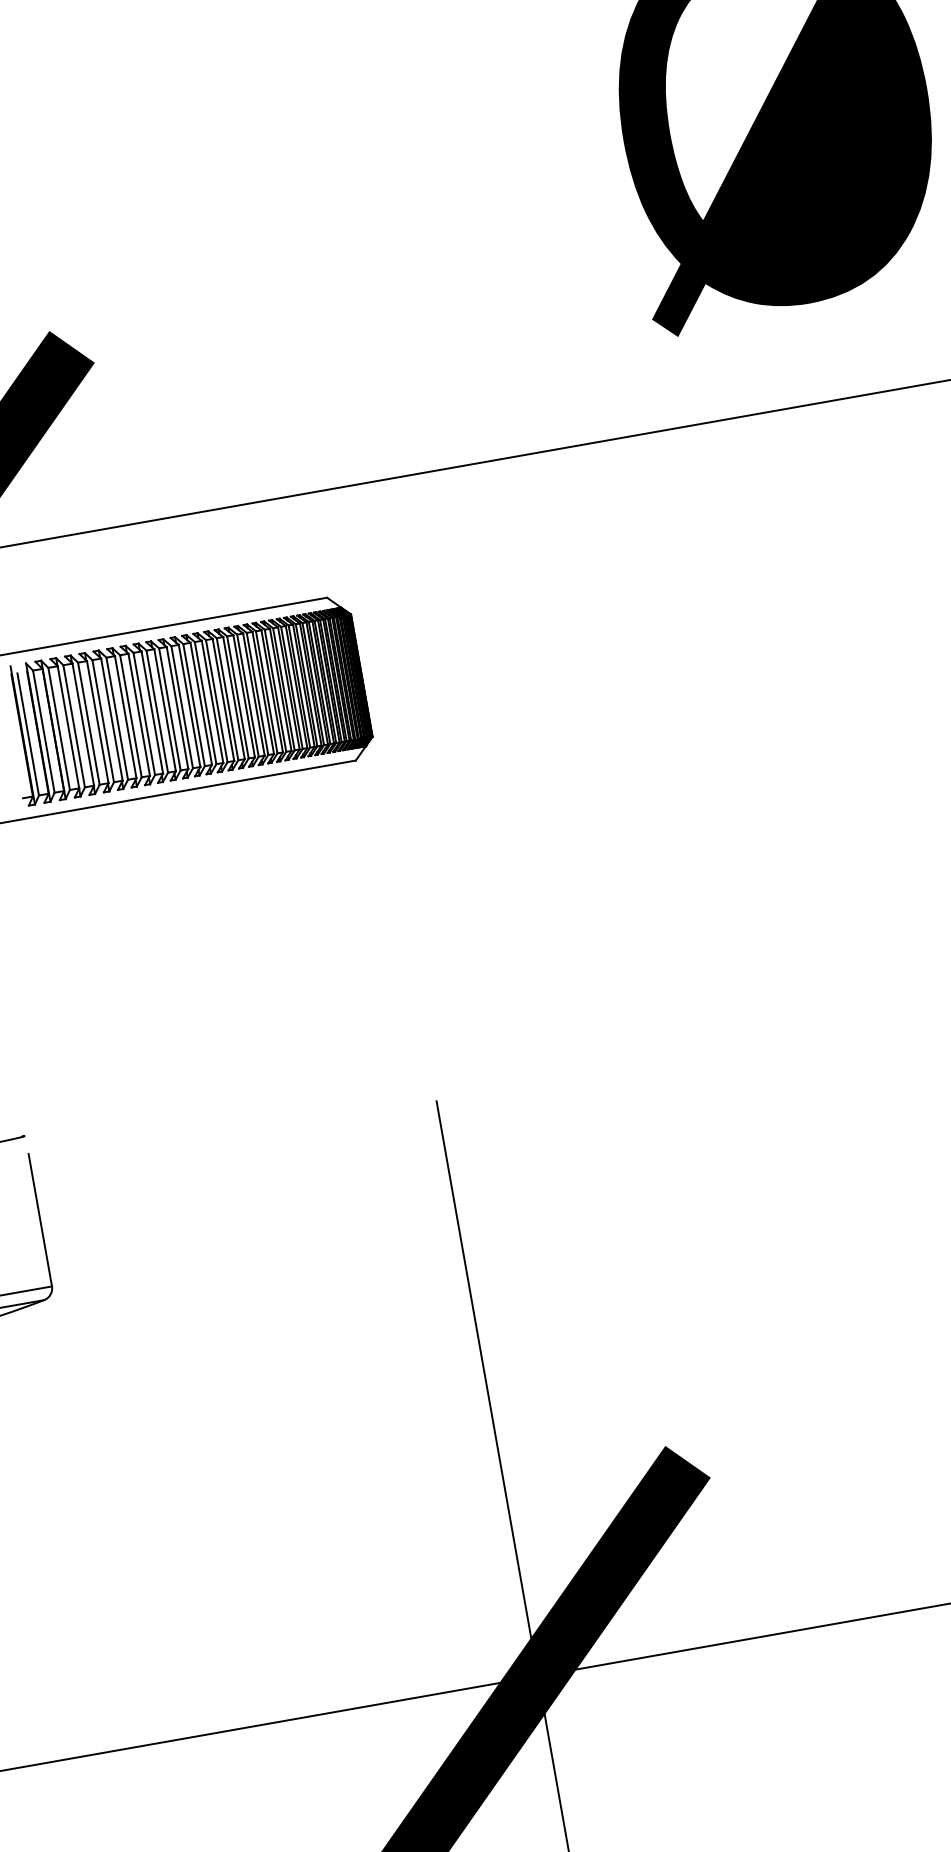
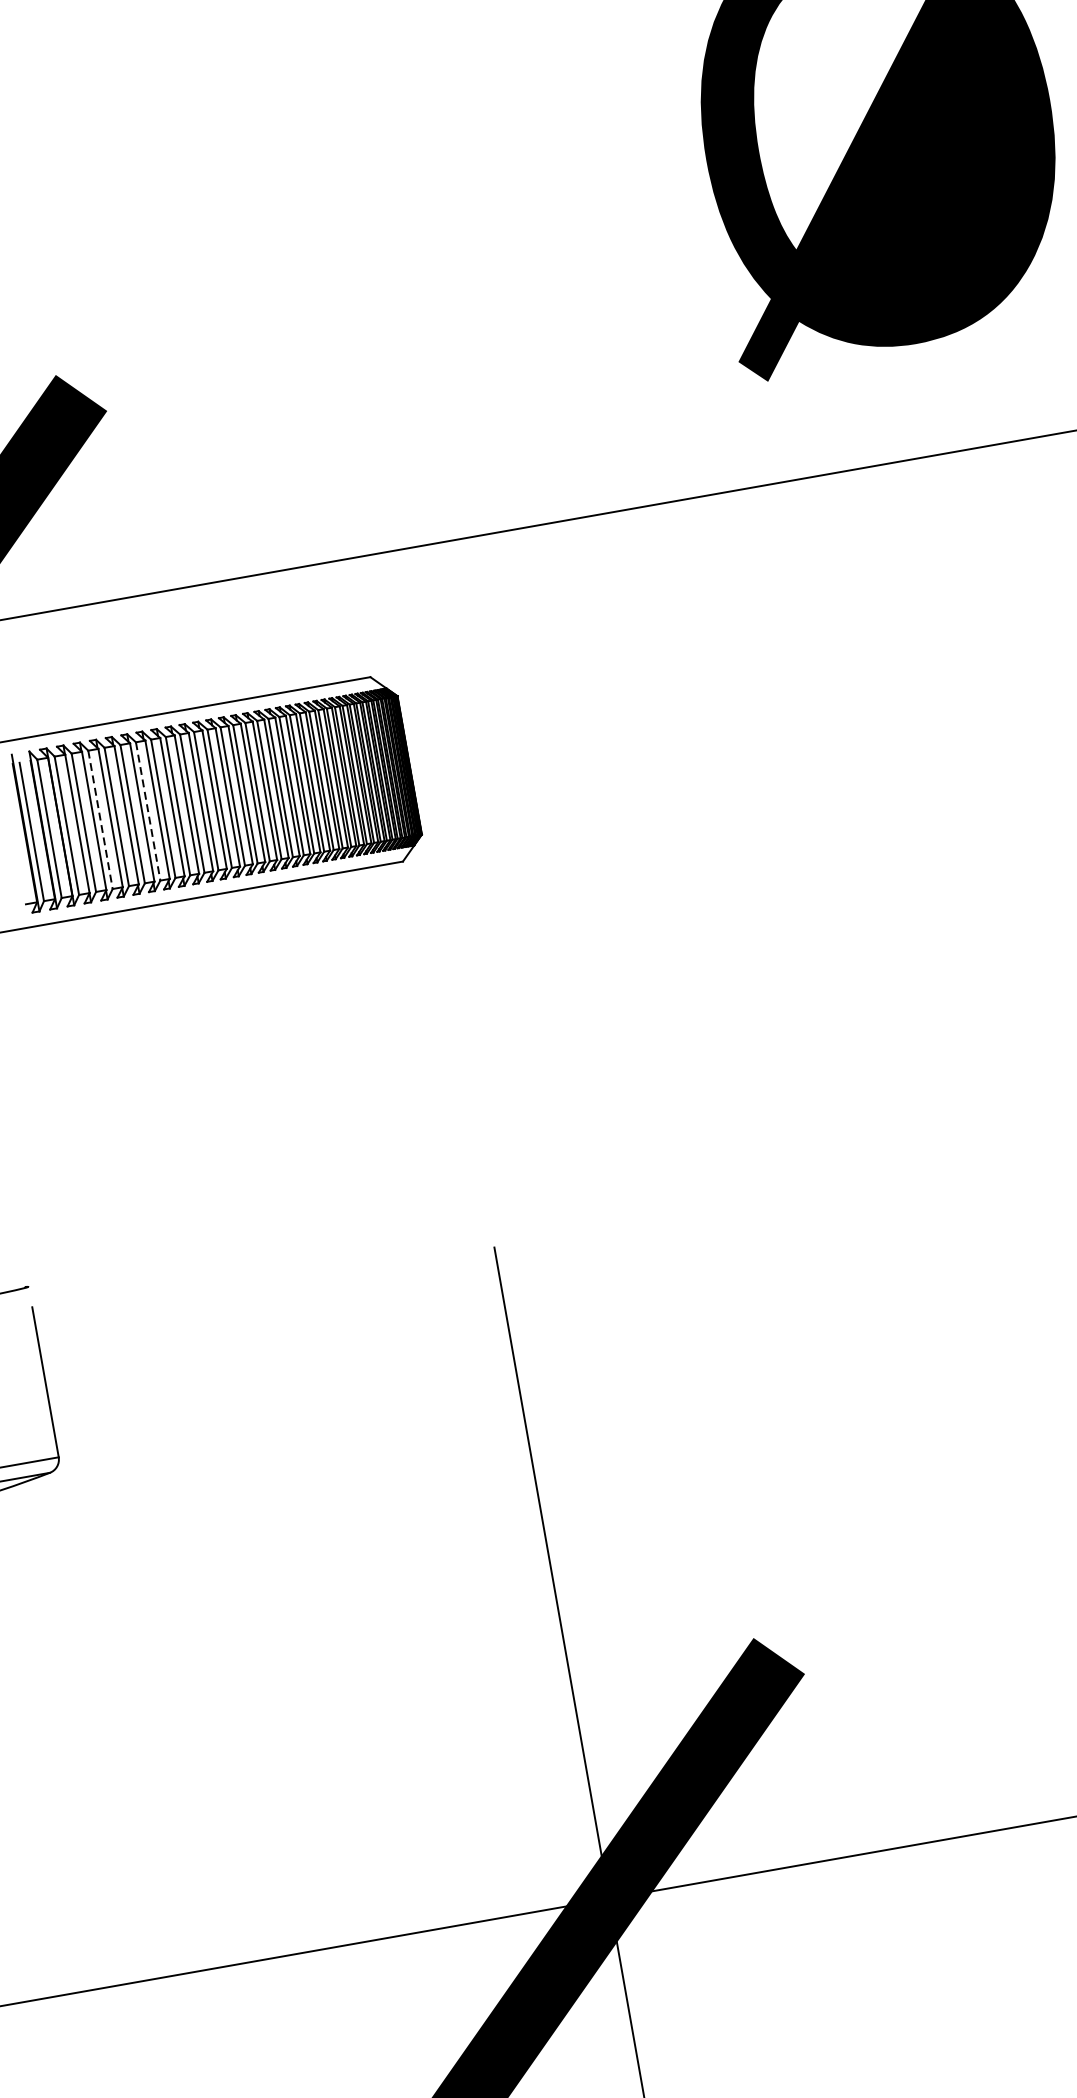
line: (130, 716) -> (147, 811), solid -> dashed
line: (88, 724) -> (100, 820), solid -> dashed

